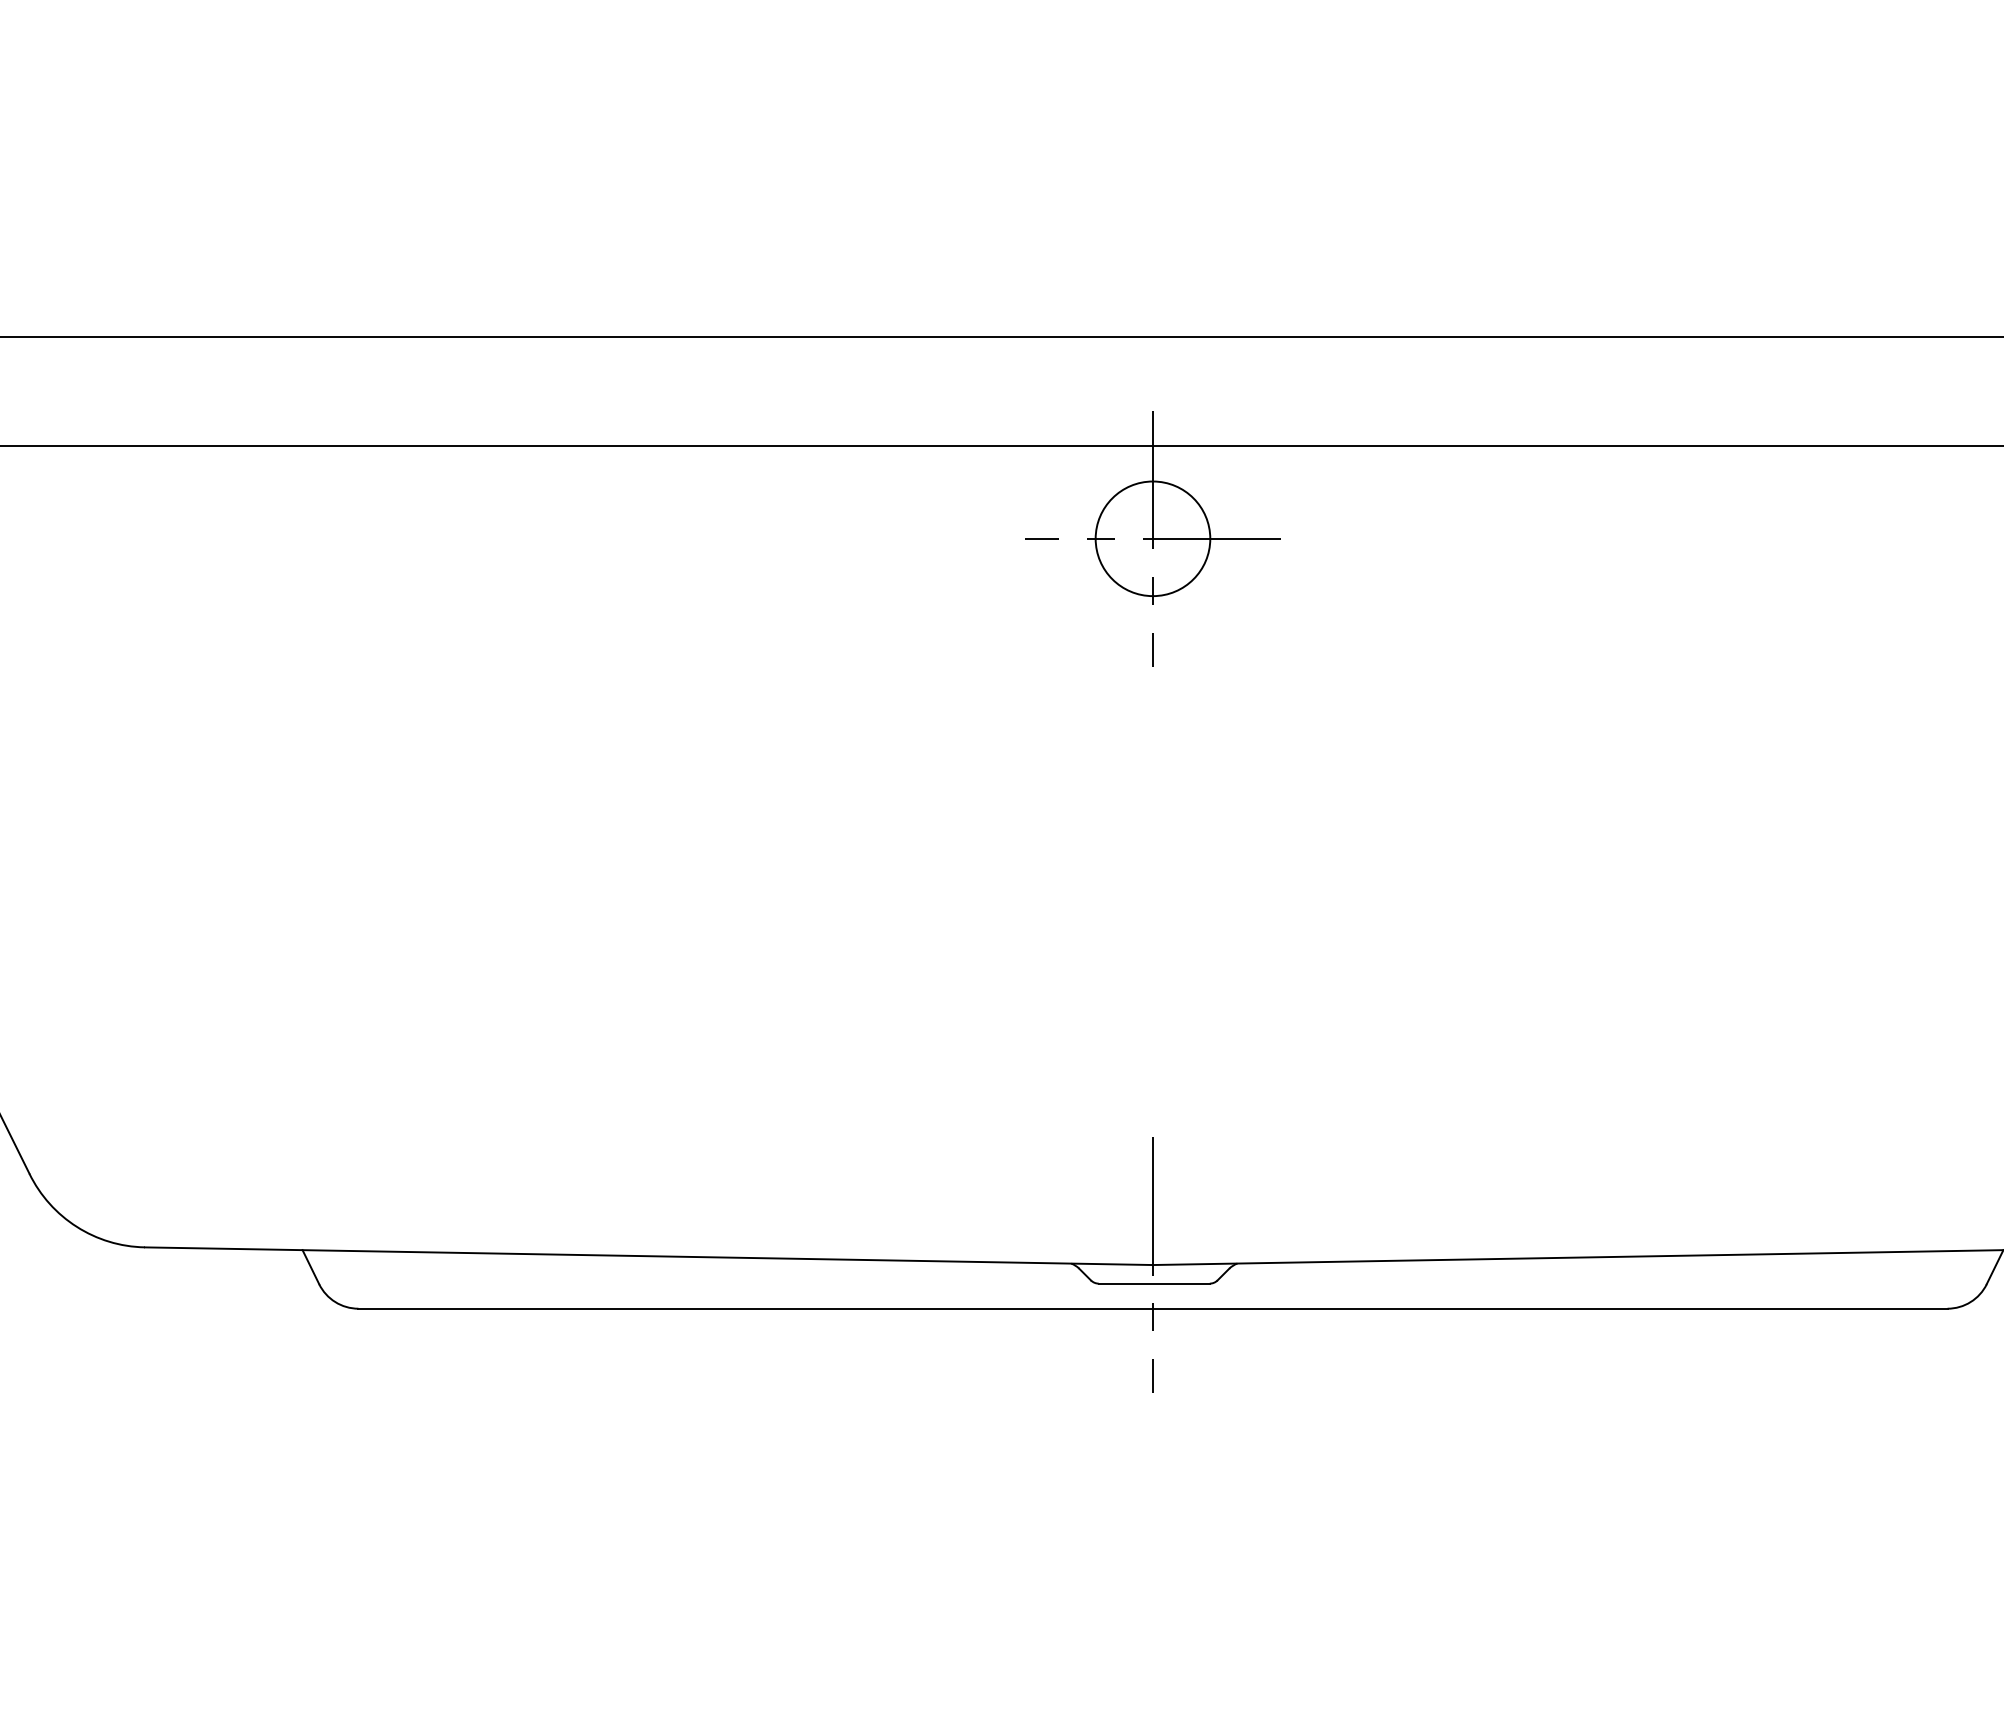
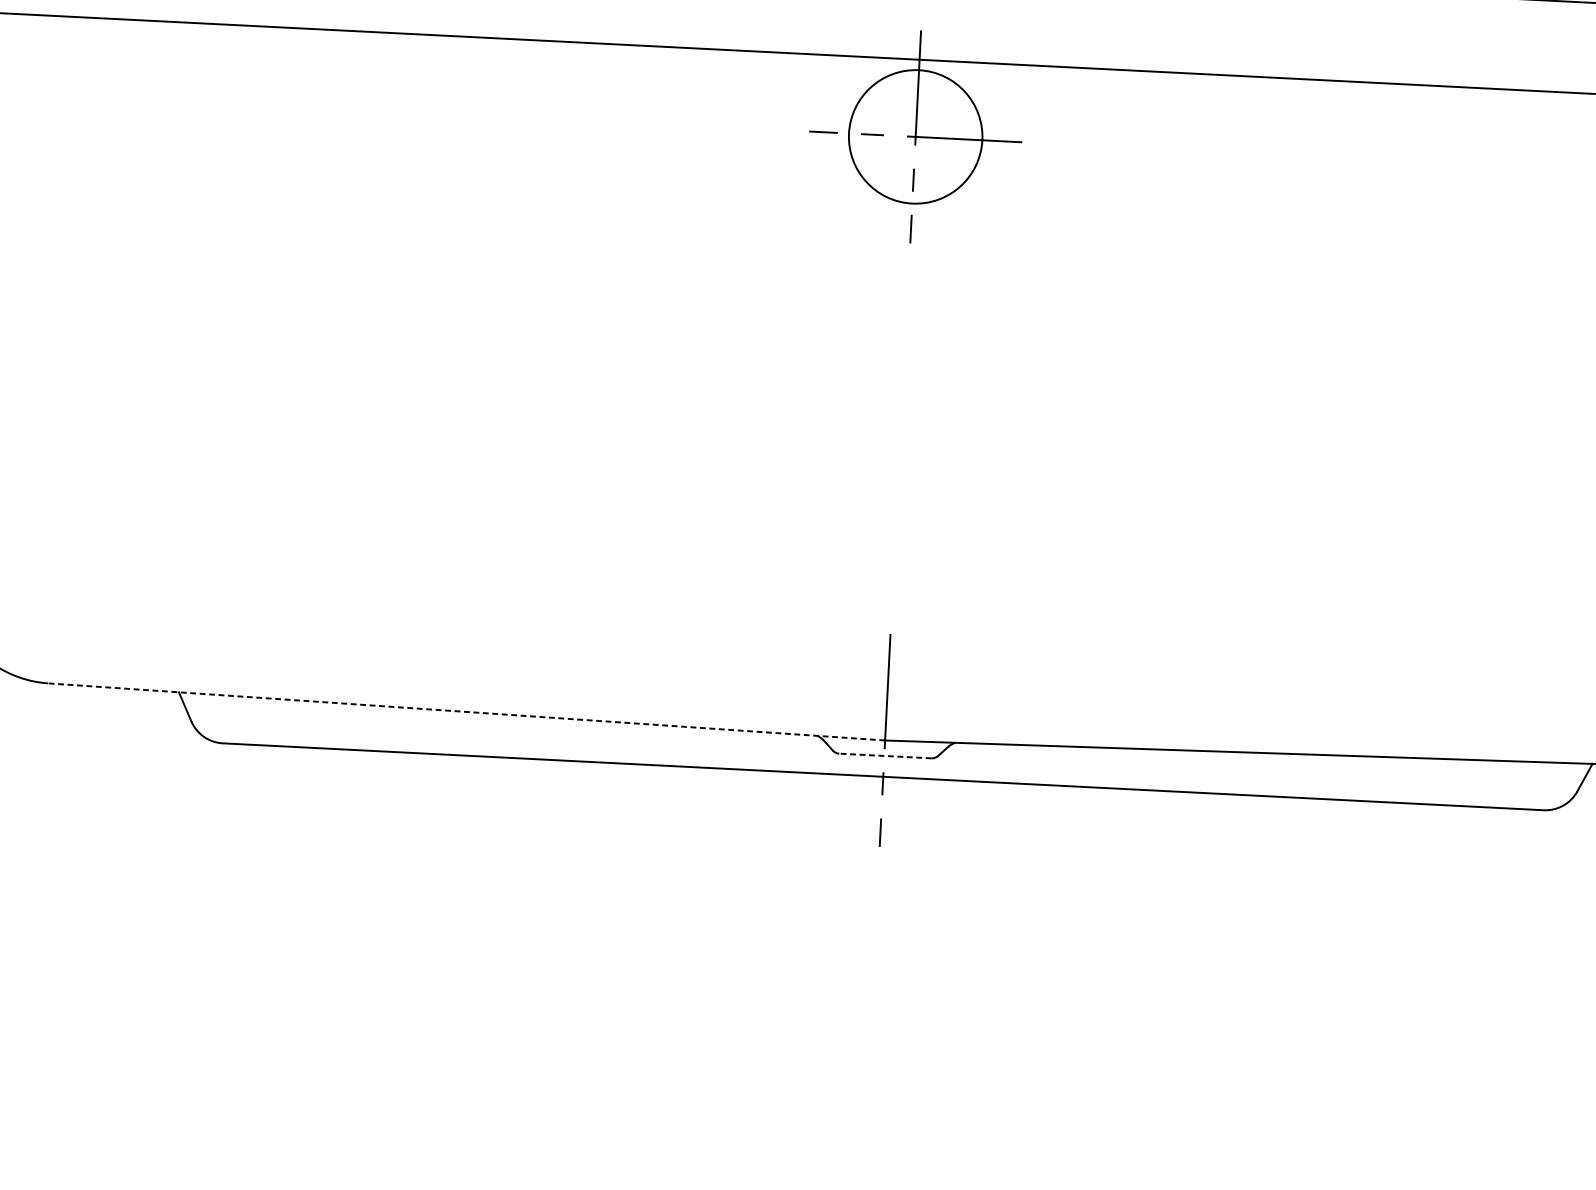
circle: (1152, 538) -> (915, 136), size x1.4
line: (648, 1256) -> (466, 712), solid -> dashed
line: (1154, 1283) -> (885, 755), solid -> dashed

